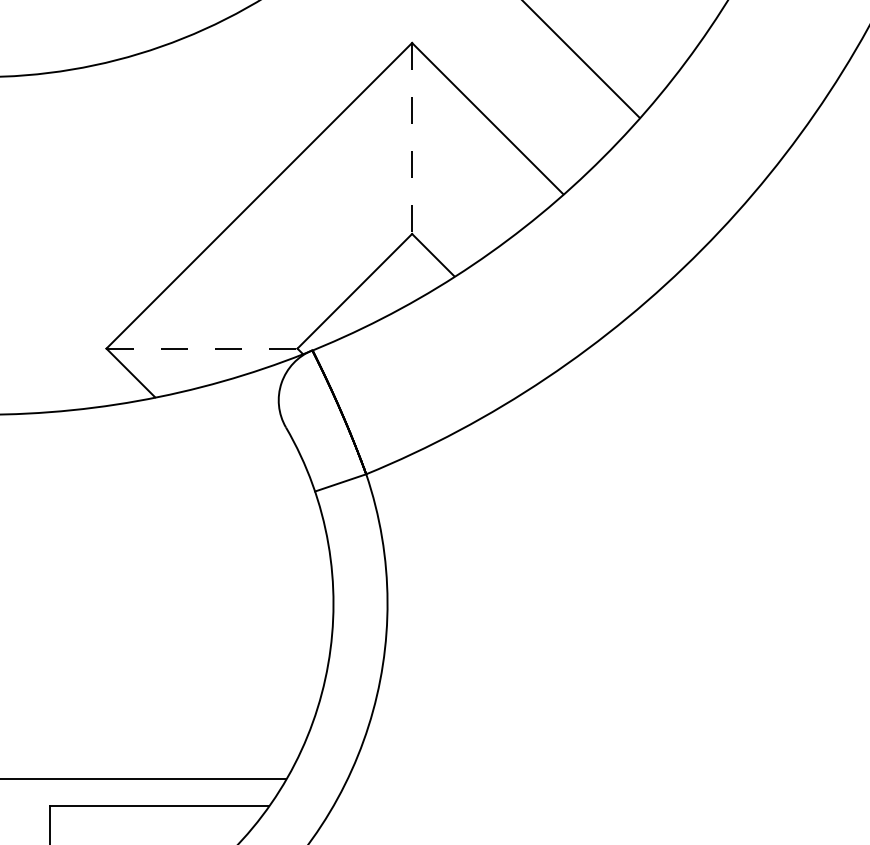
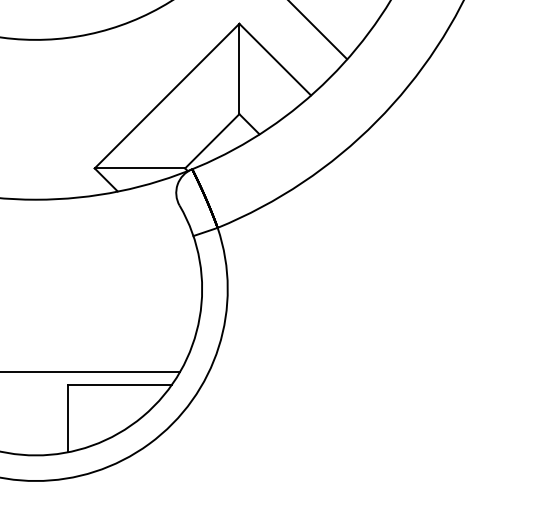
line: (412, 139) -> (239, 69), dashed -> solid
line: (203, 348) -> (140, 168), dashed -> solid

